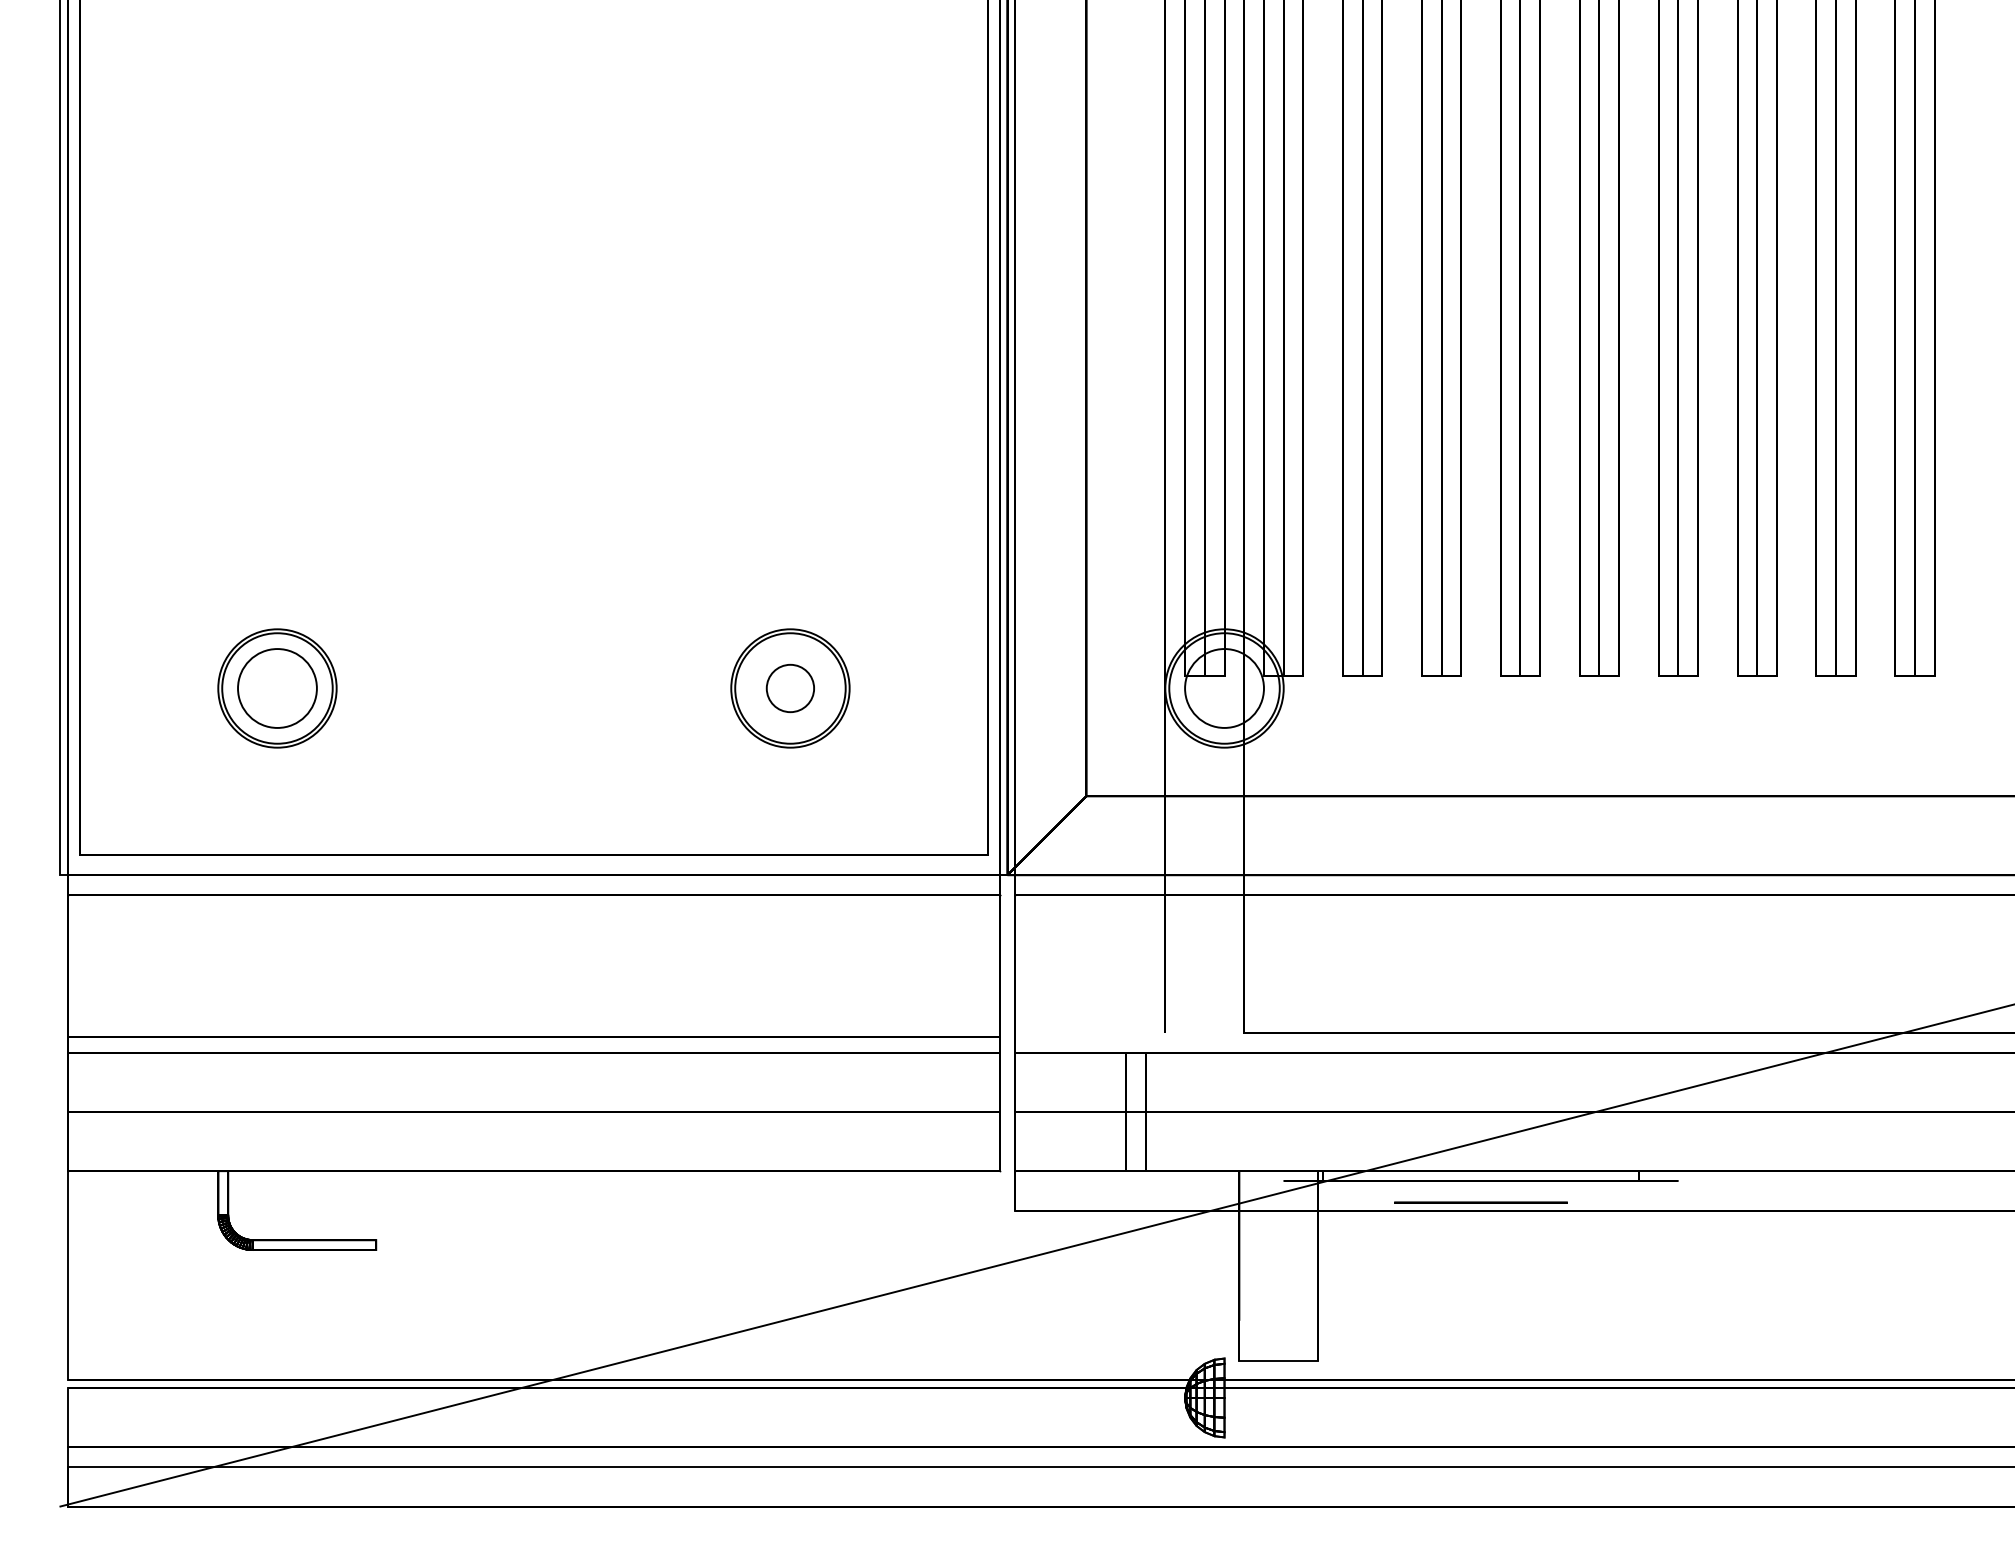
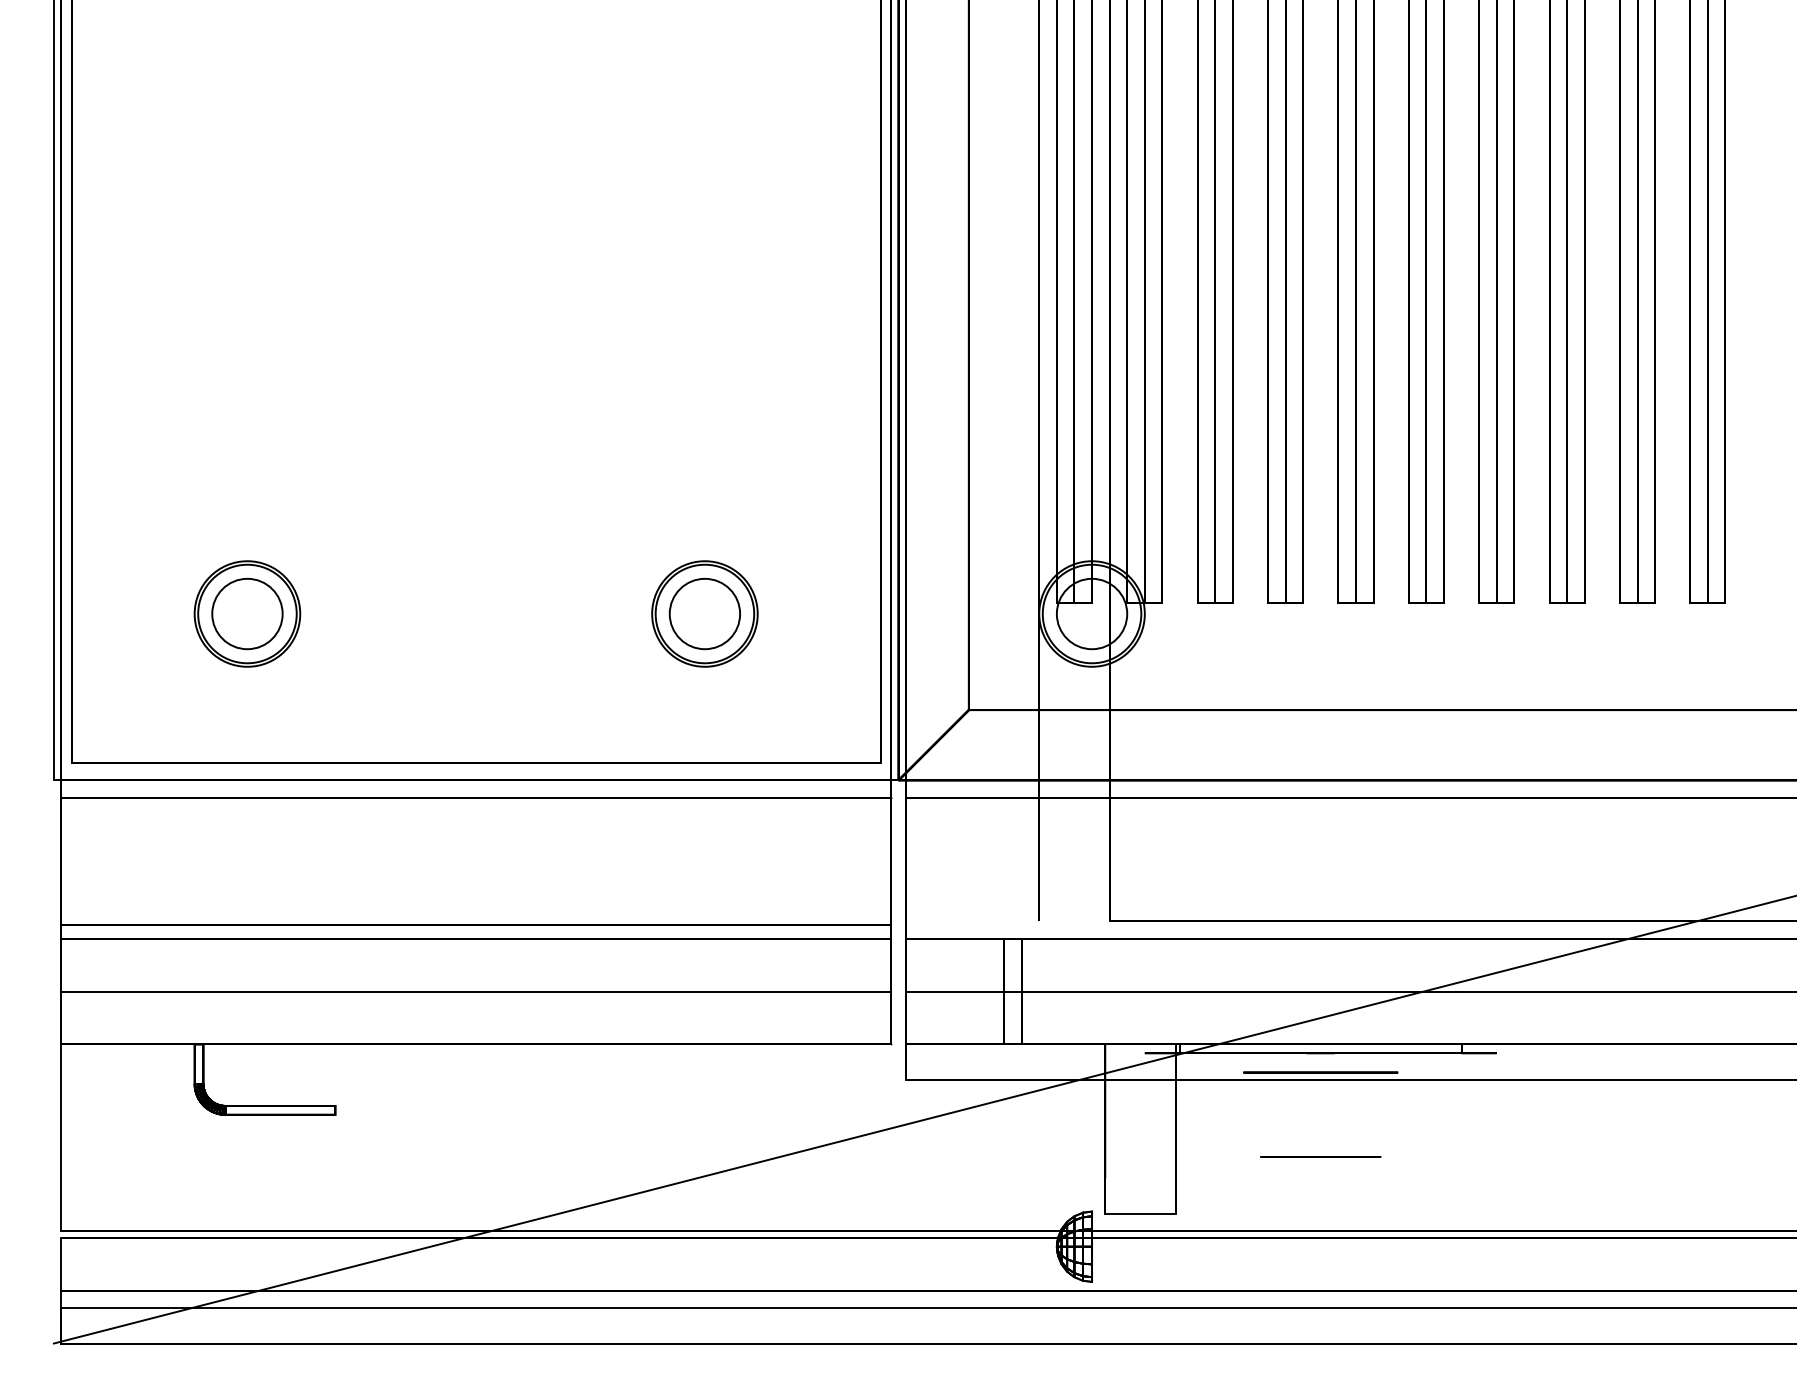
circle: (790, 688) -> (704, 614), size x1.67
line: (1480, 1297) -> (1320, 1157), added

